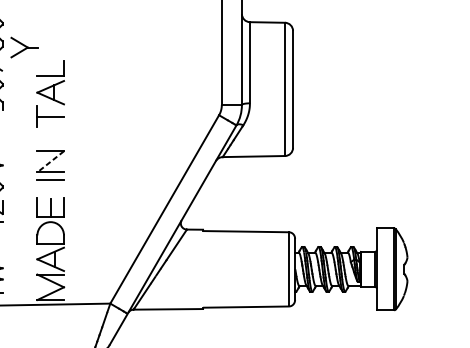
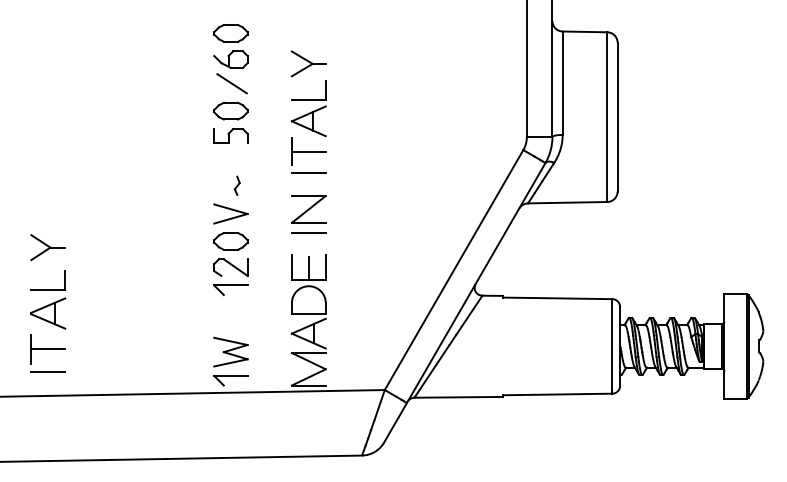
part: (24, 47) -> (308, 63), moved
line: (50, 132) -> (308, 172), added
line: (50, 161) -> (308, 209), dashed -> solid

